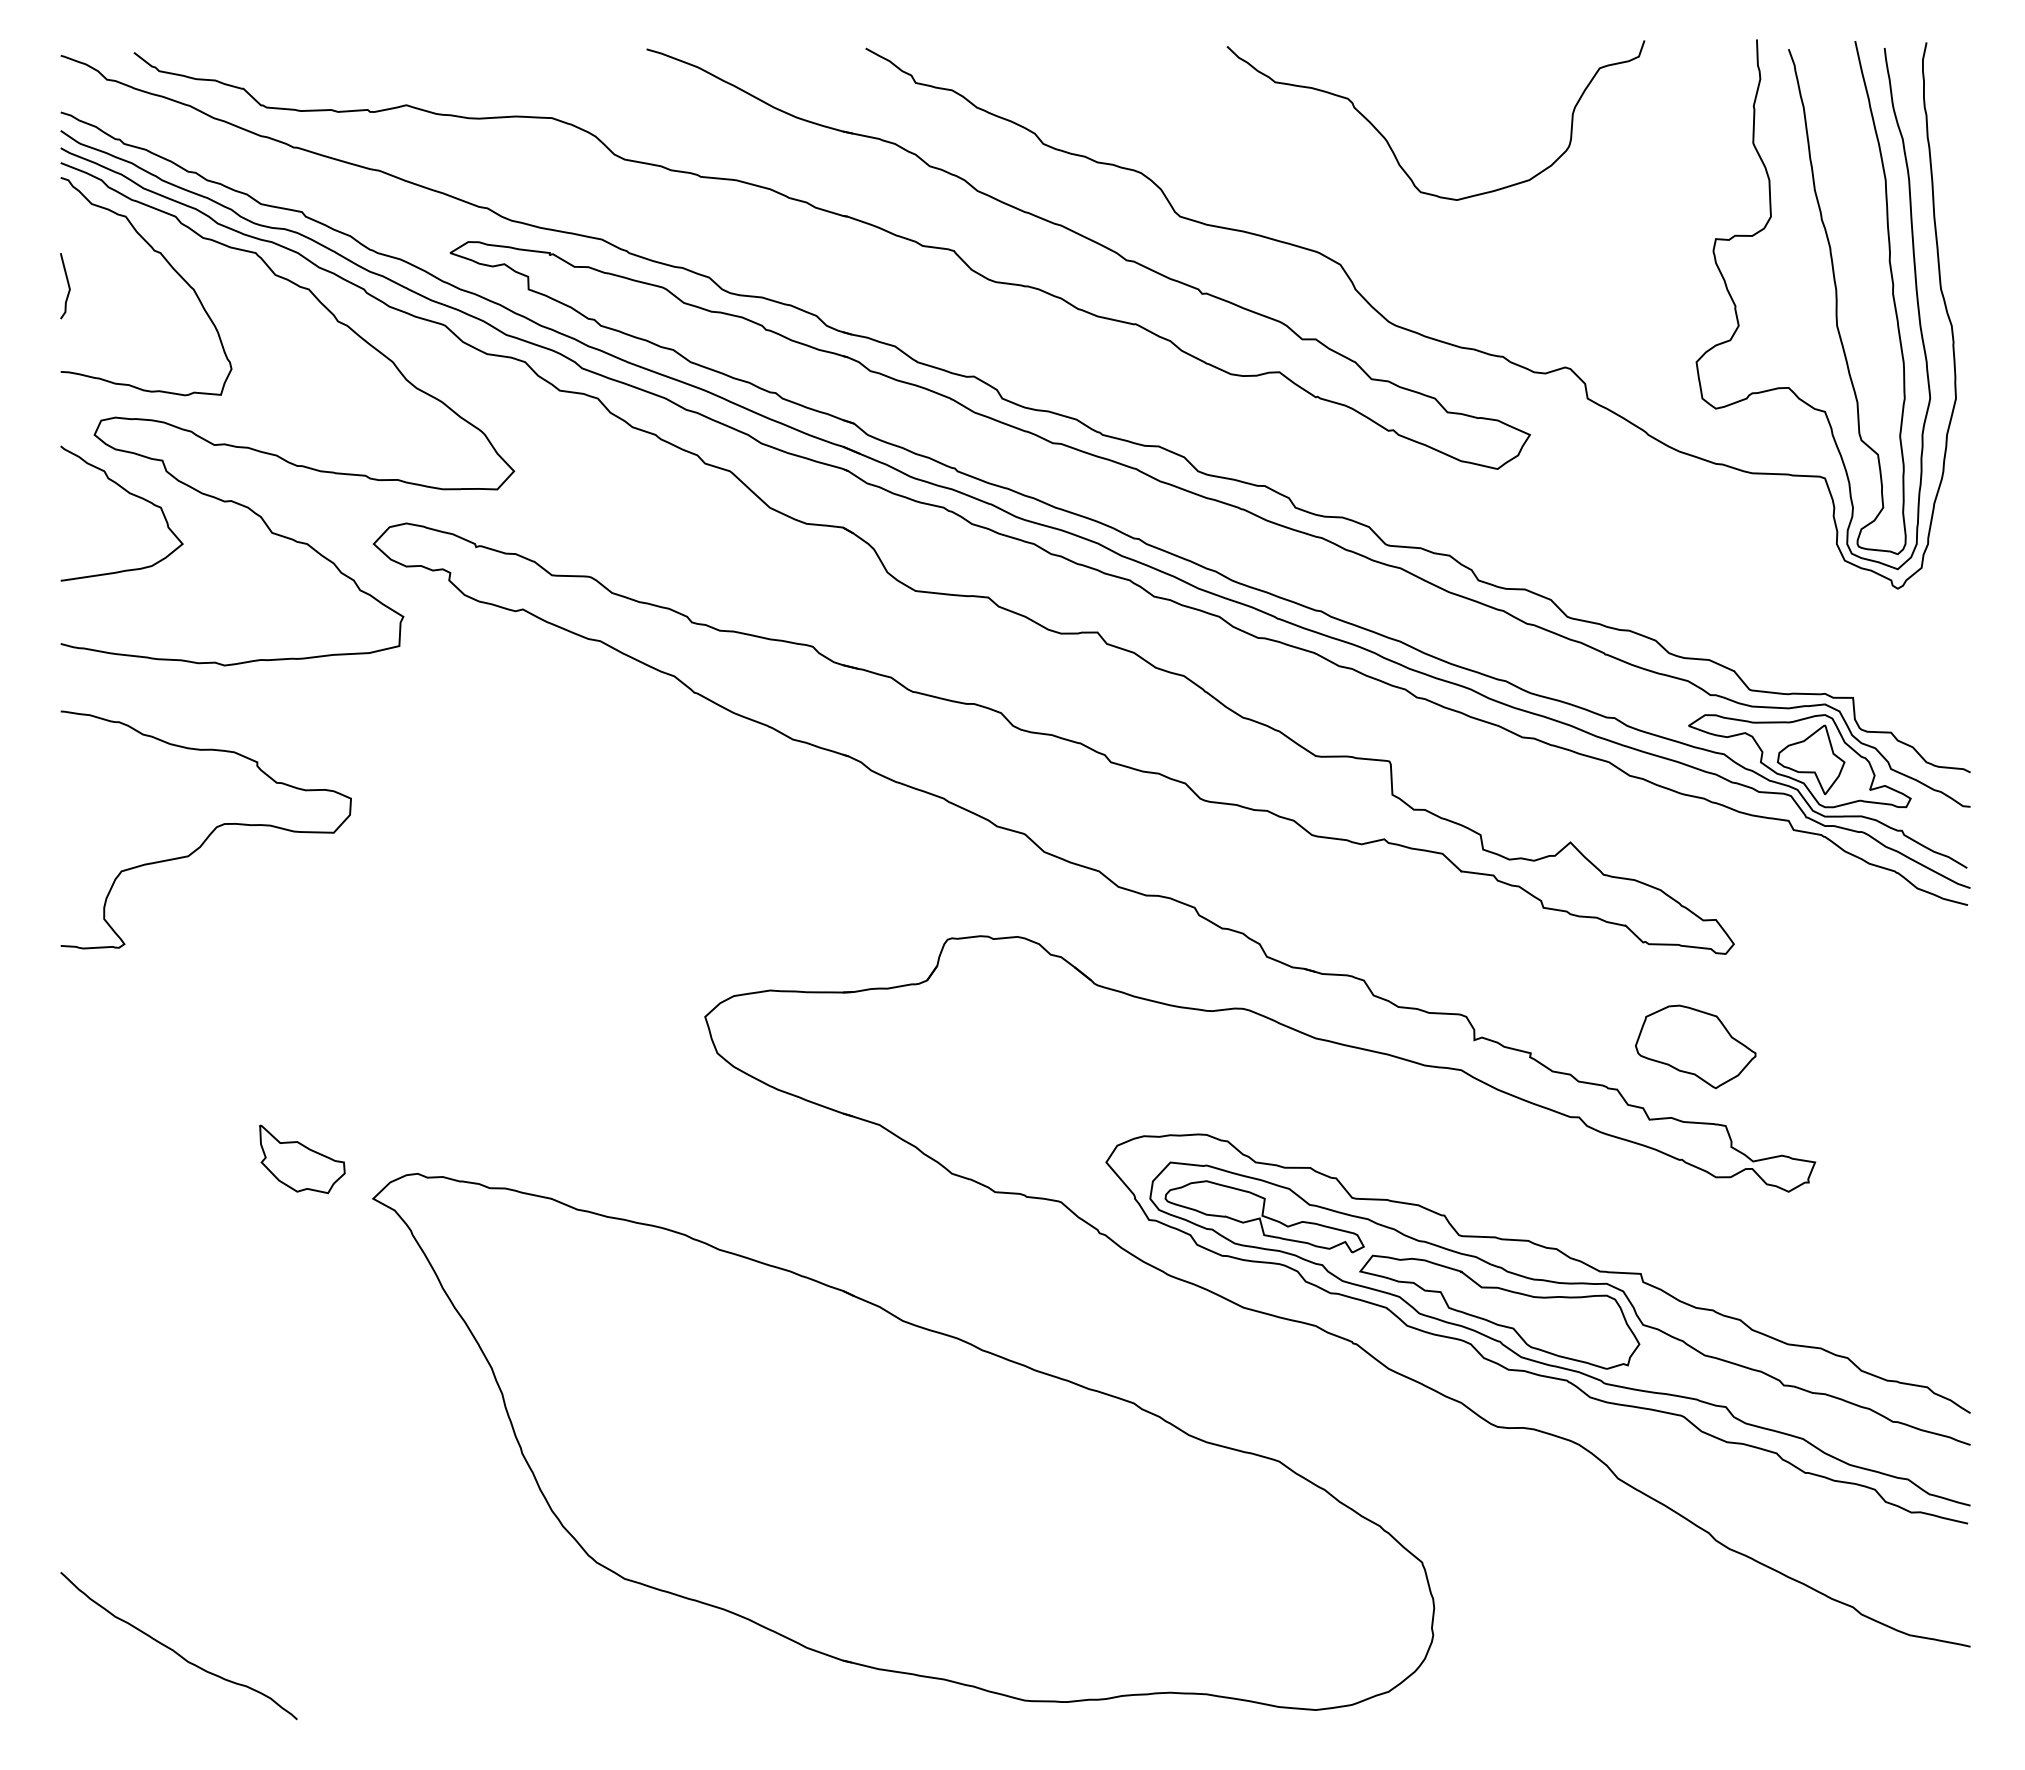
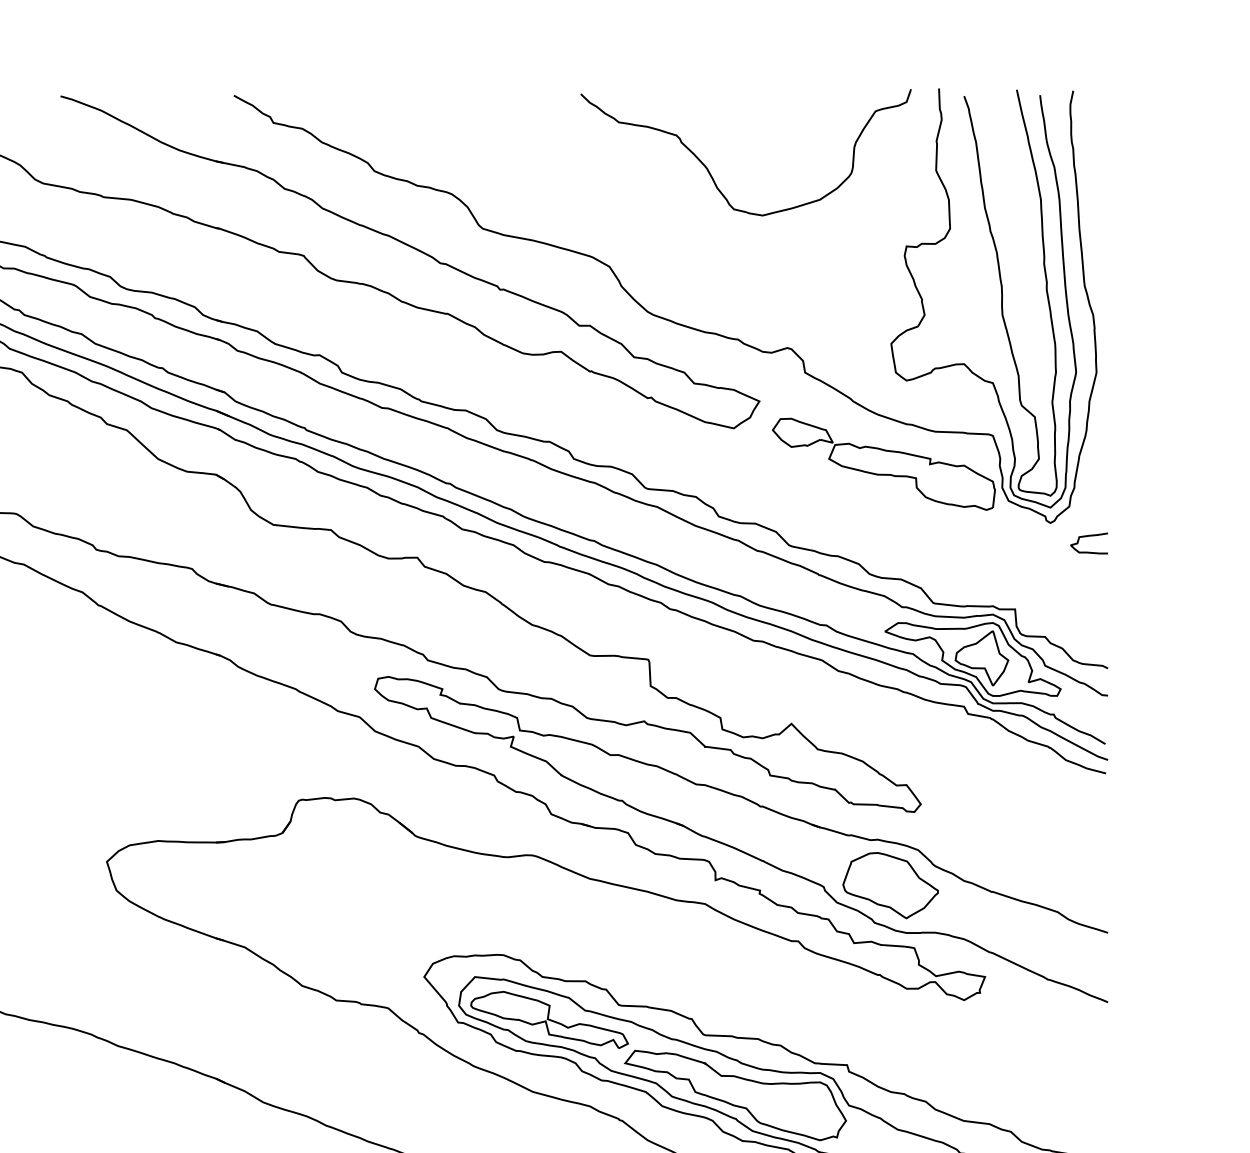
curve: (1389, 143) -> (709, 170), moved
part: (1686, 514) -> (883, 464), added
curve: (1943, 606) -> (1086, 537), added
part: (1503, 1000) -> (738, 848), added

